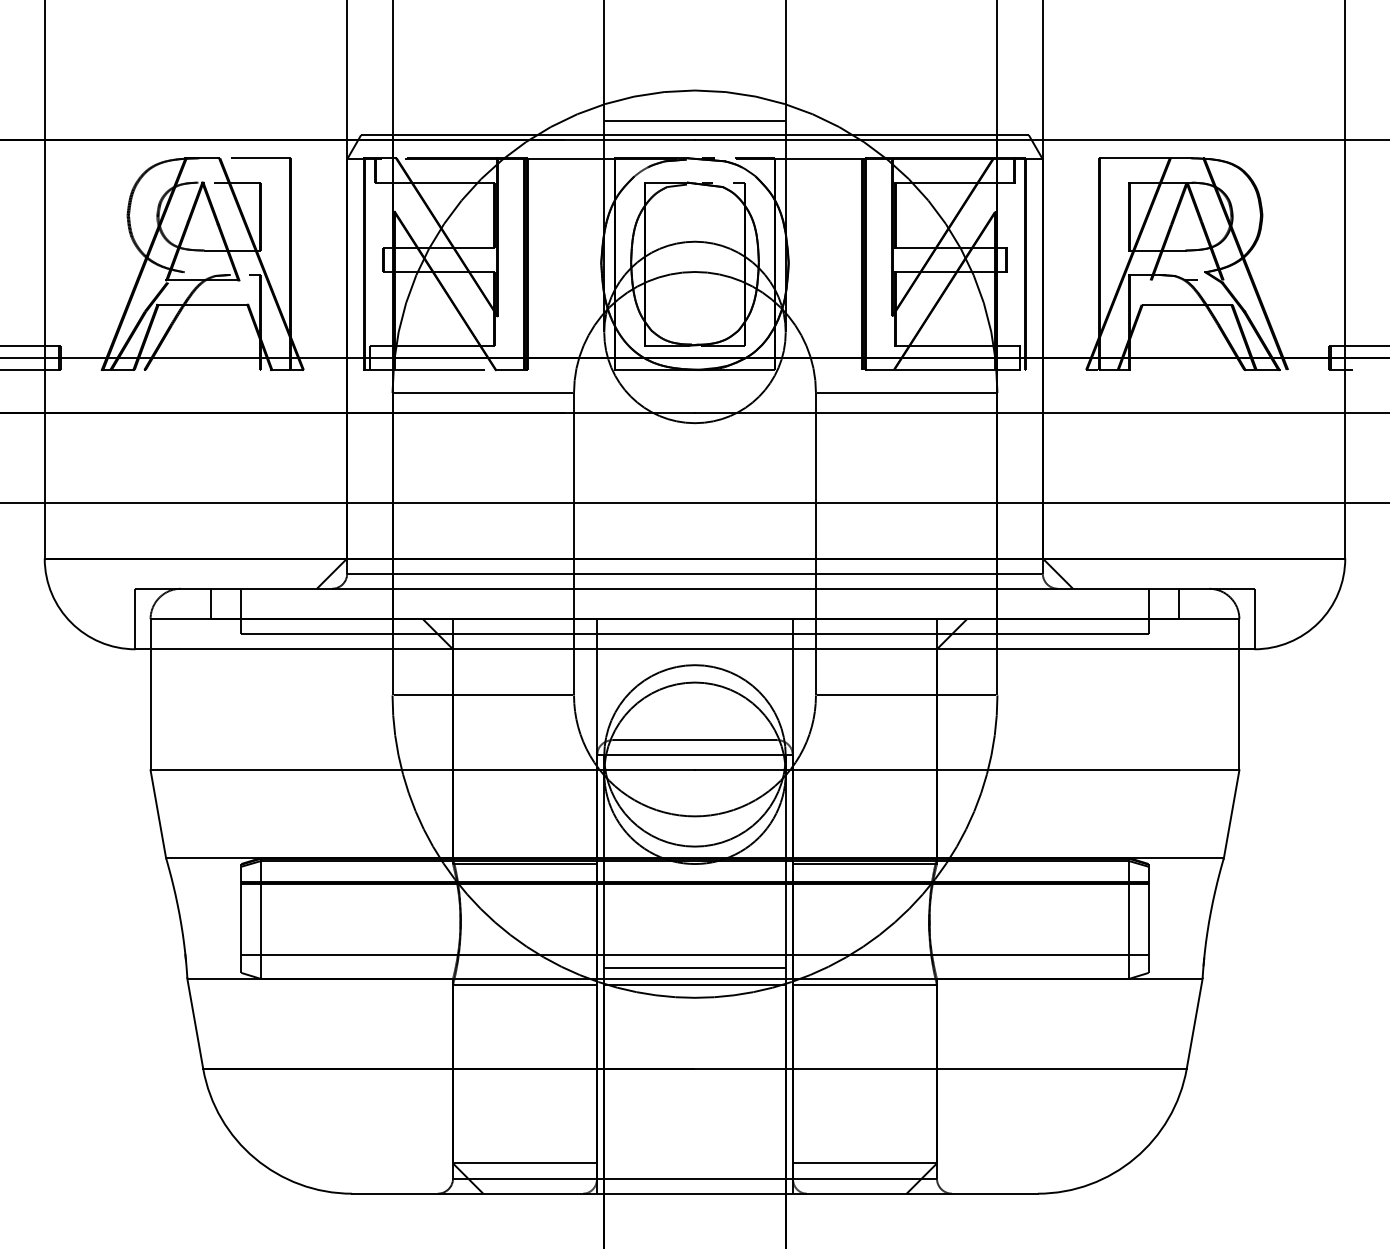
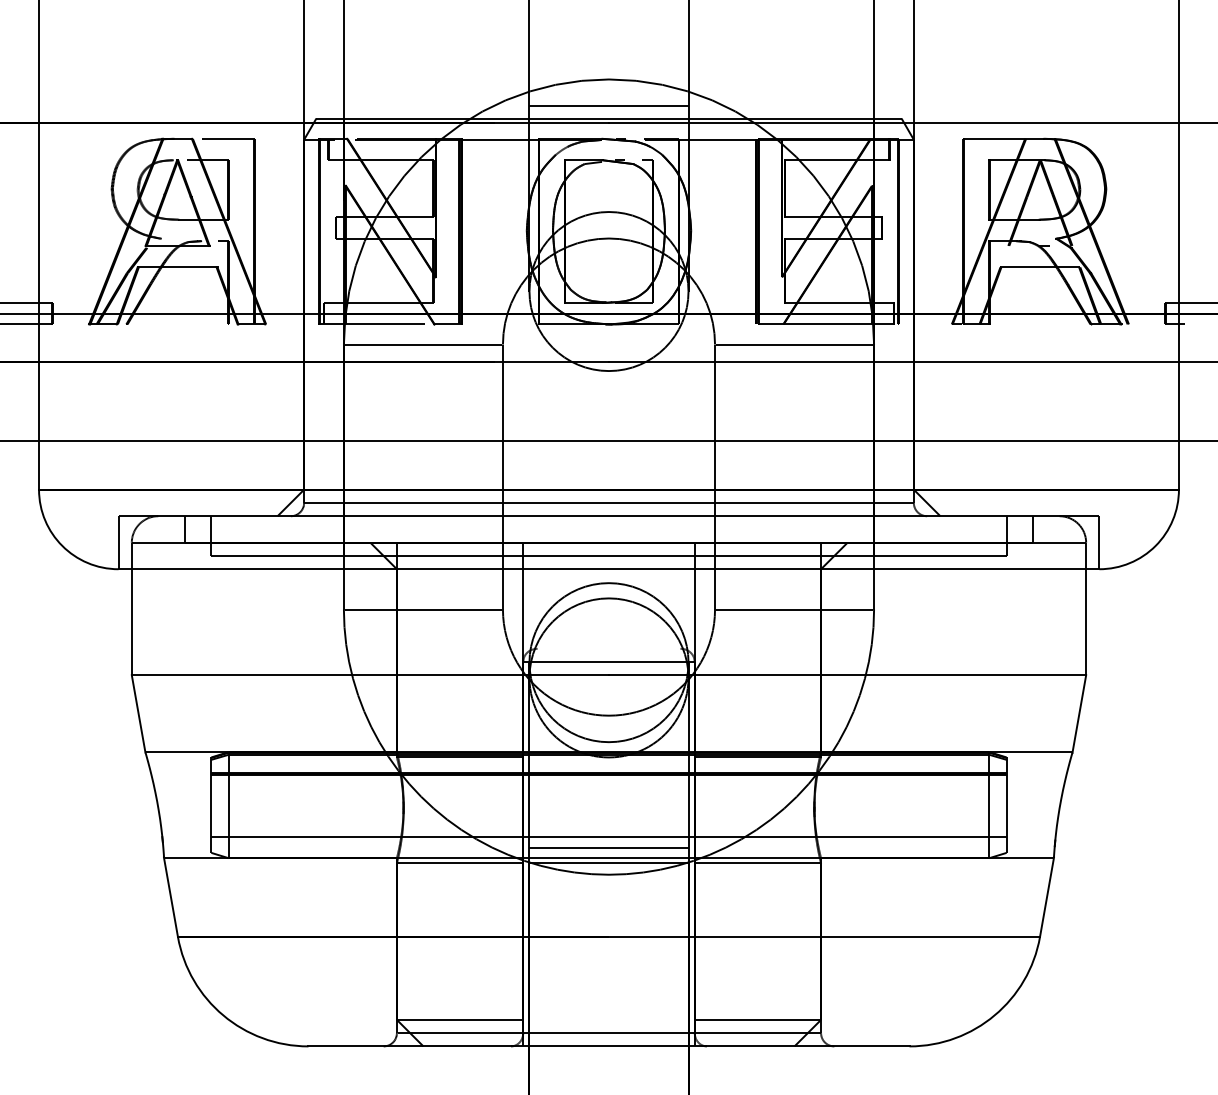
line: (694, 739) -> (608, 648), removed

